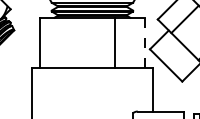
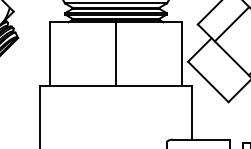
line: (115, 42) -> (116, 53), moved
line: (145, 42) -> (182, 53), dashed -> solid

